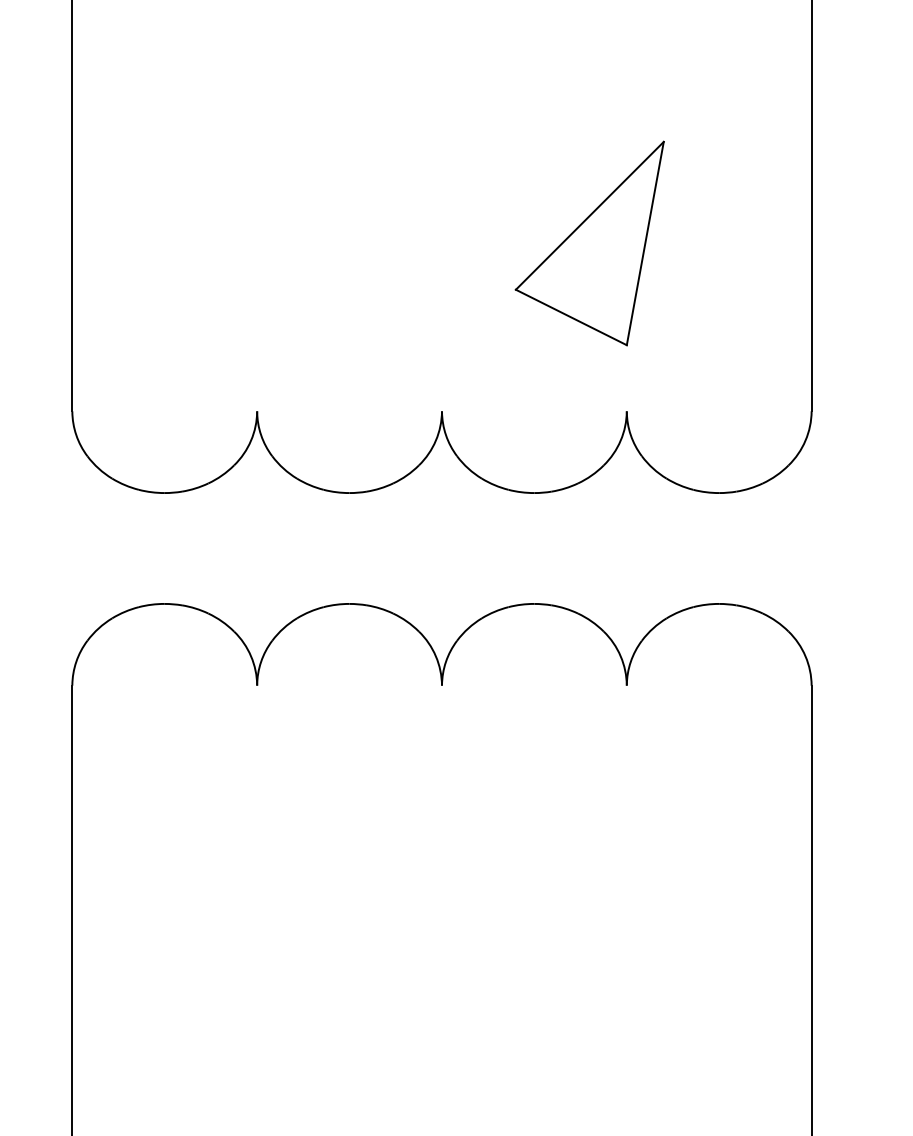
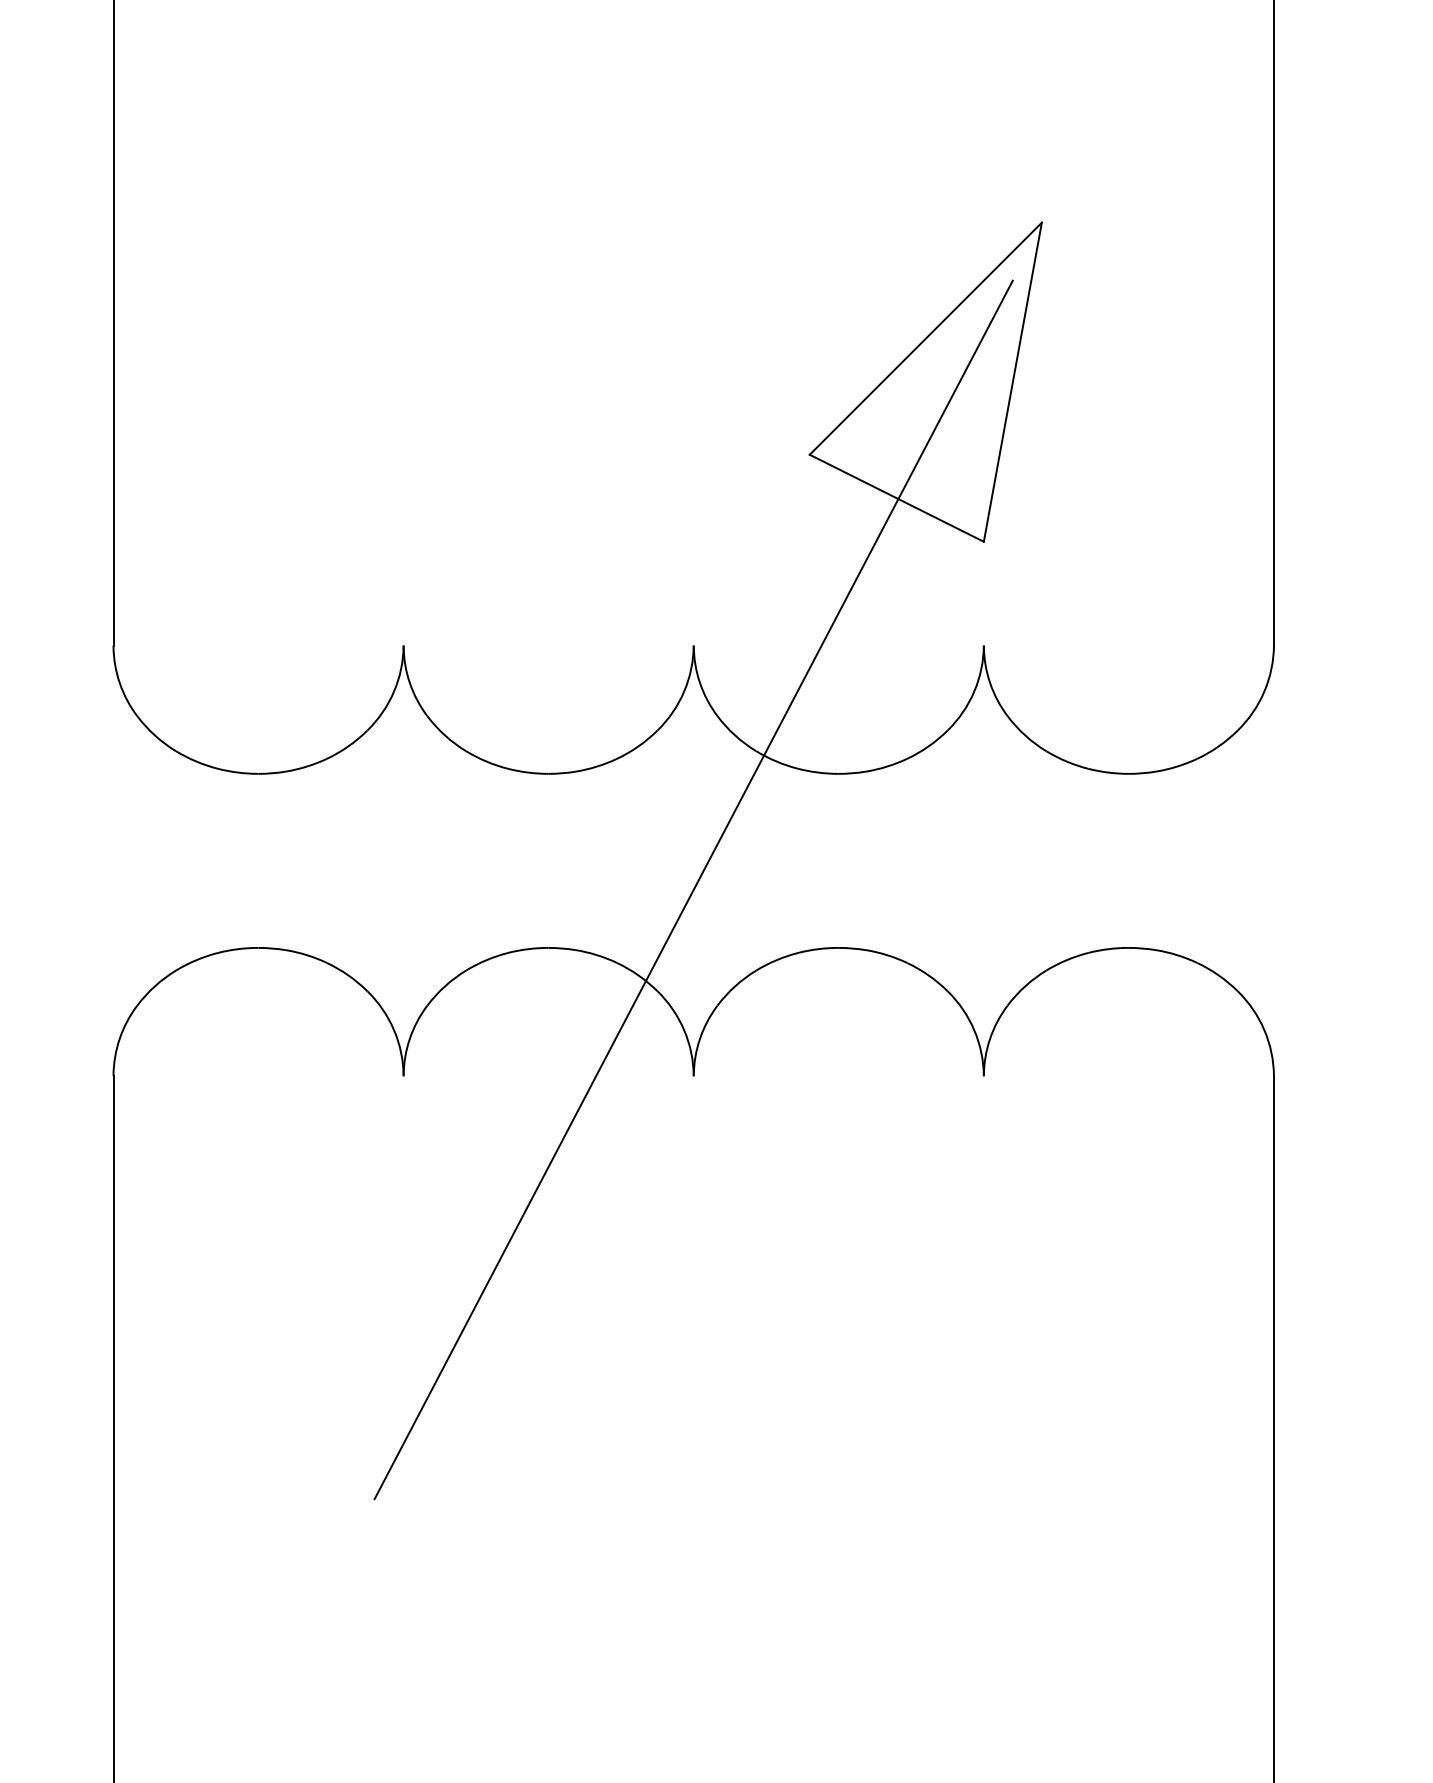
line: (441, 566) -> (692, 889), added

